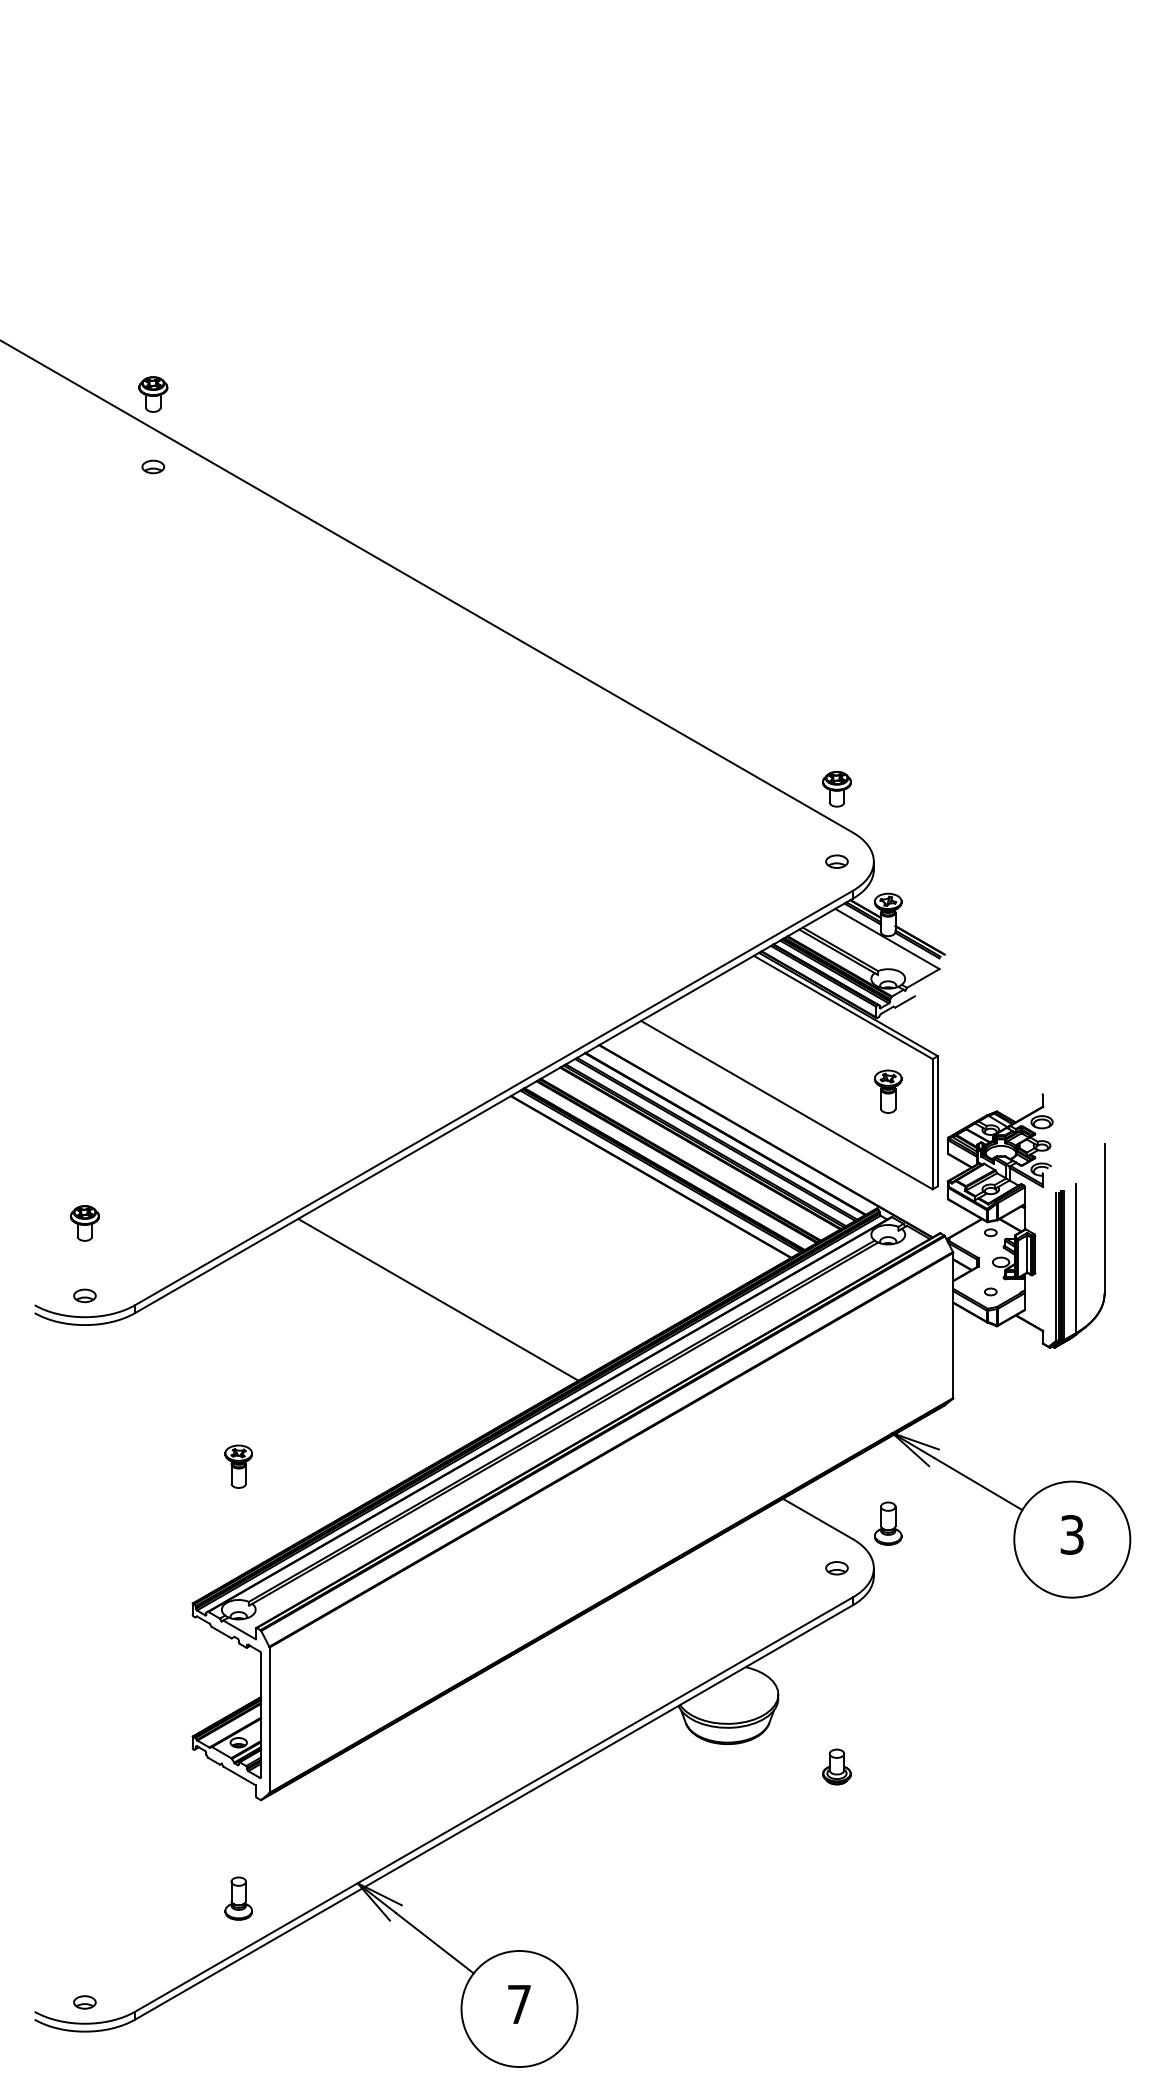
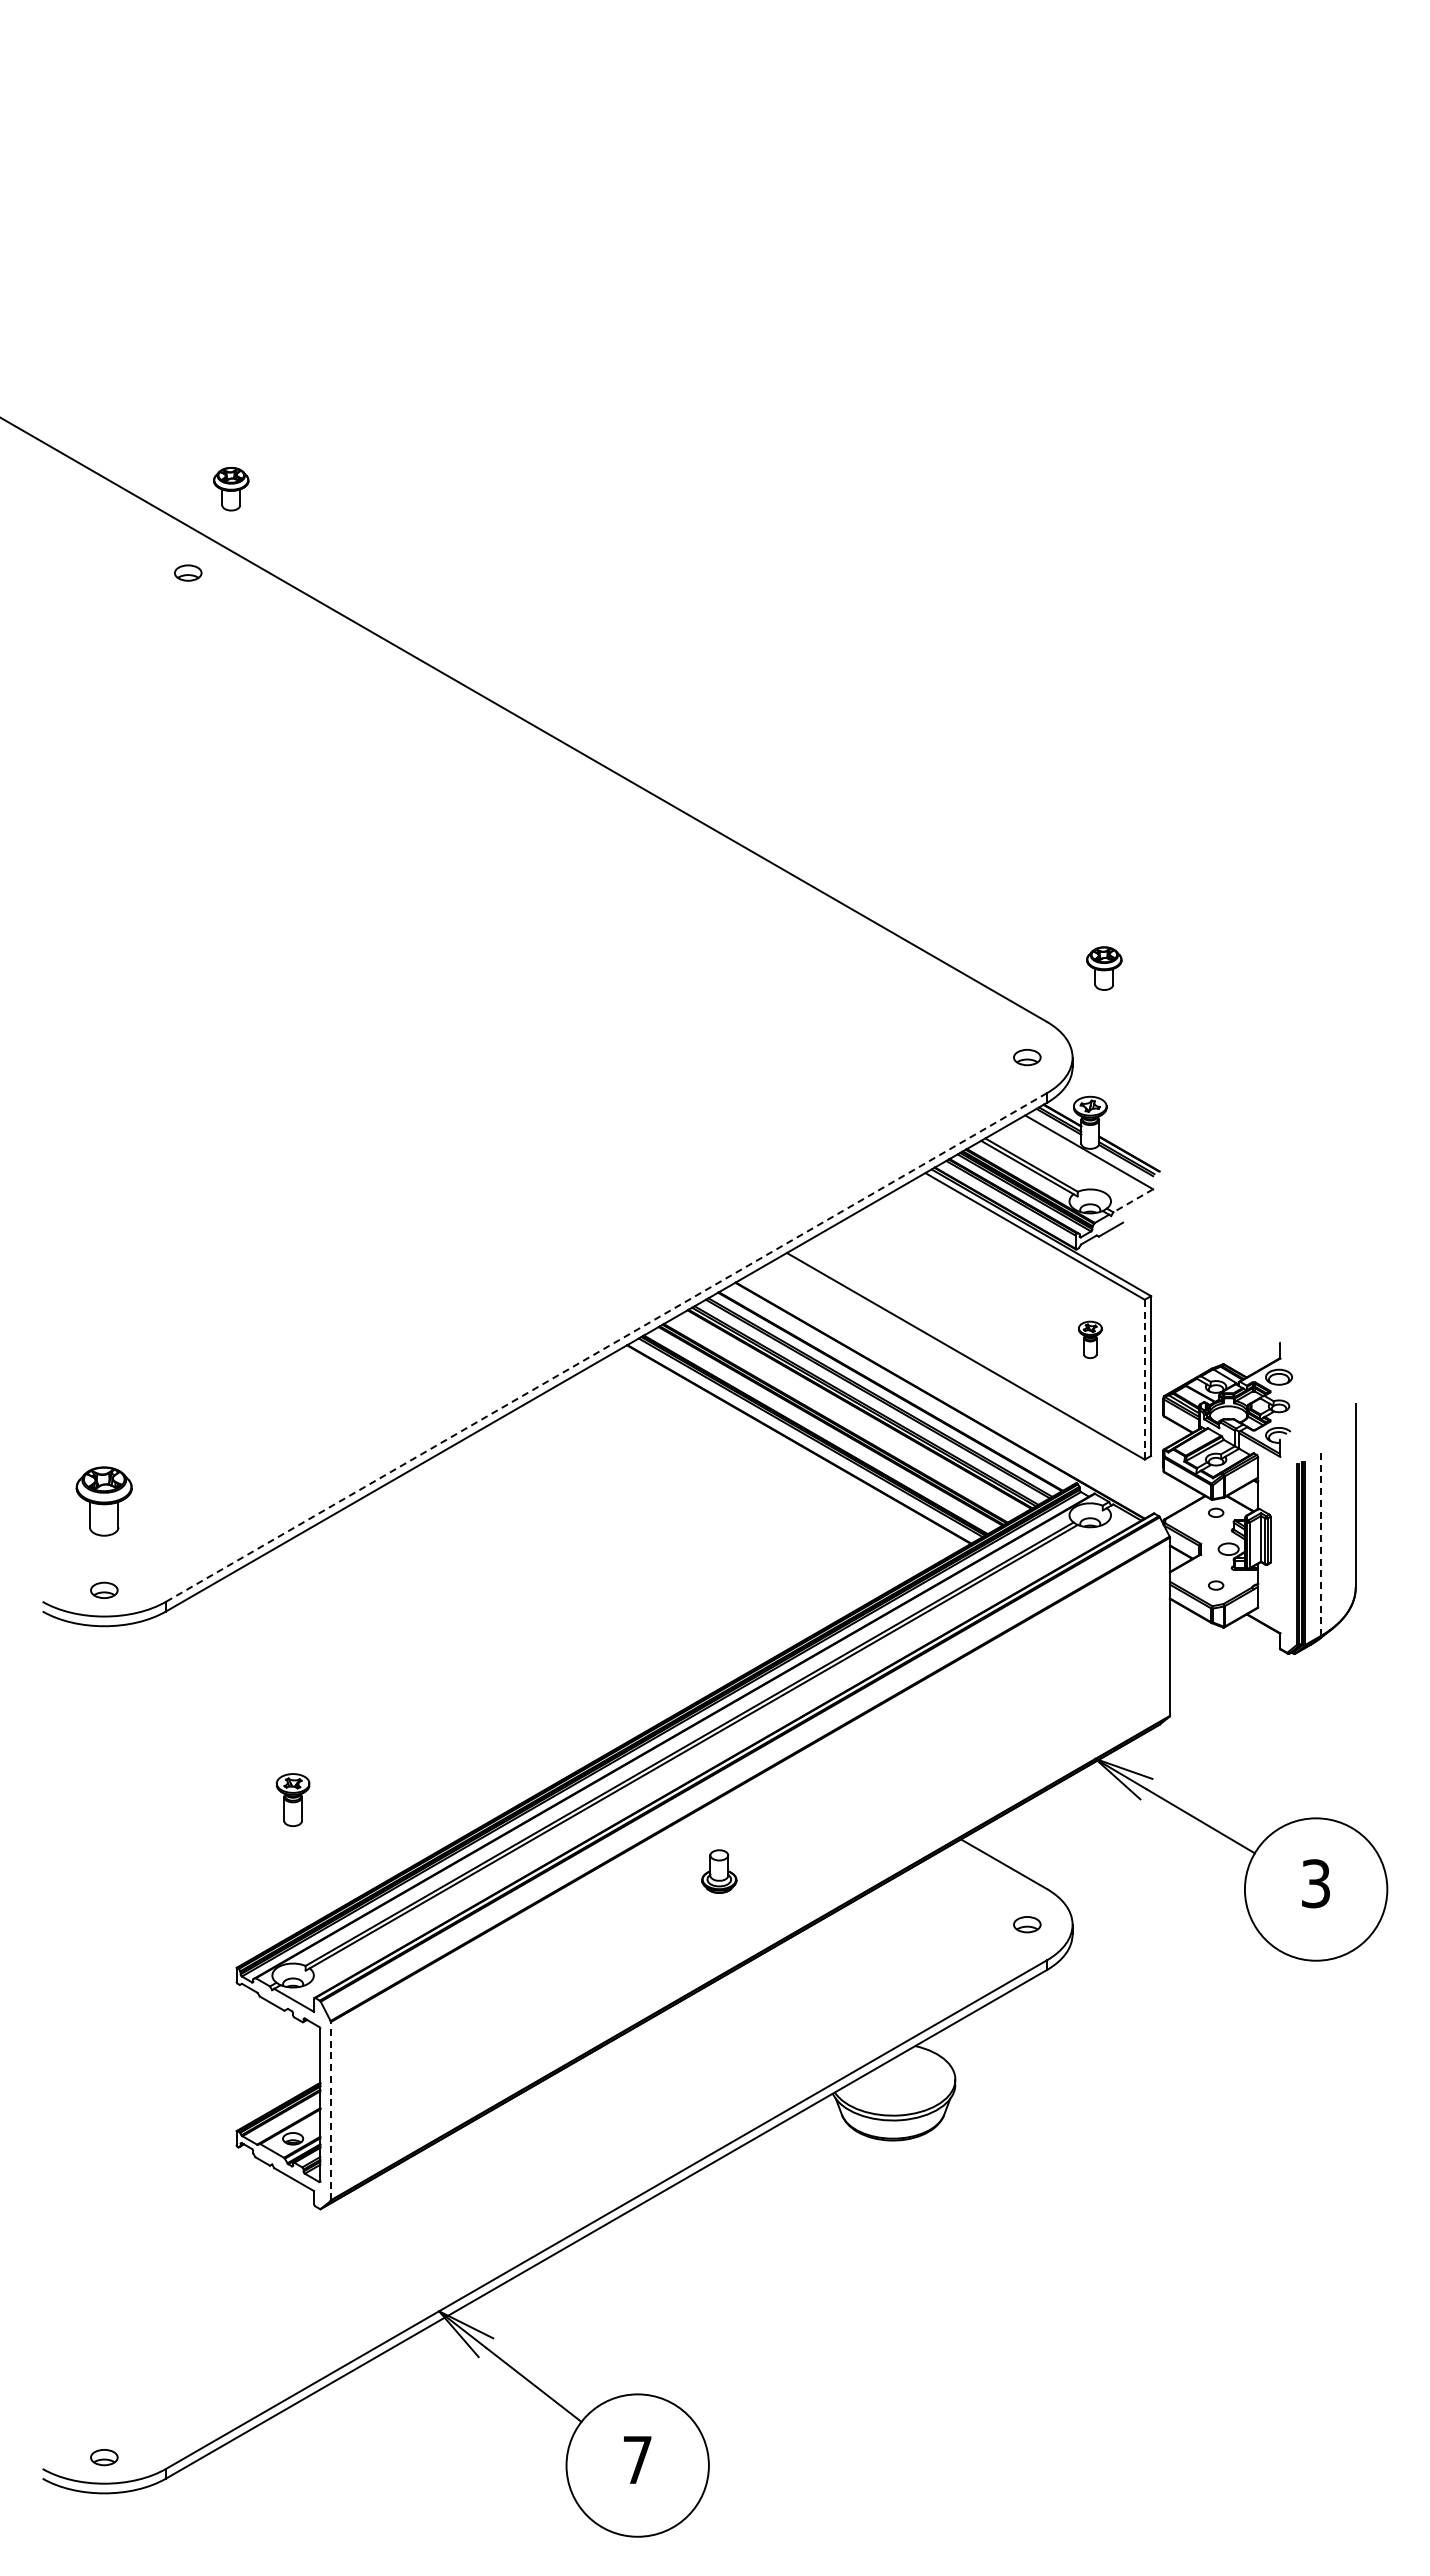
part: (153, 393) -> (231, 488), moved
part: (837, 789) -> (1104, 968), moved
line: (922, 979) -> (1132, 1201), solid -> dashed
part: (888, 1091) -> (1090, 1339), size x0.7
line: (494, 1097) -> (606, 1347), solid -> dashed
line: (932, 1124) -> (1144, 1379), solid -> dashed
part: (85, 1223) -> (104, 1501), size x1.6
line: (1076, 1258) -> (1321, 1544), solid -> dashed
line: (438, 1299) -> (538, 1594), removed
part: (888, 1523) -> (1090, 1869), removed
line: (269, 1719) -> (330, 2110), solid -> dashed
part: (837, 1766) -> (719, 1871), moved
part: (239, 1898) -> (293, 2330), removed

